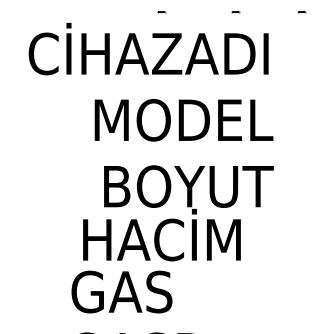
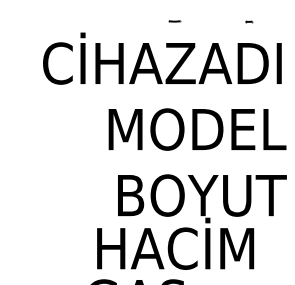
part: (161, 12) -> (175, 22), size x1.6

